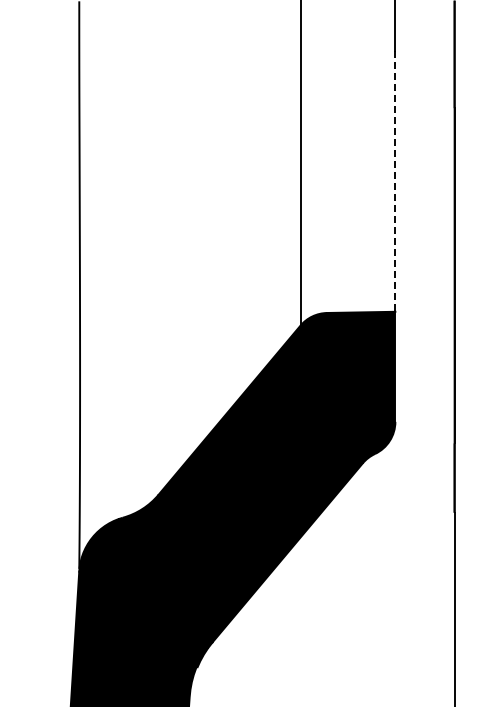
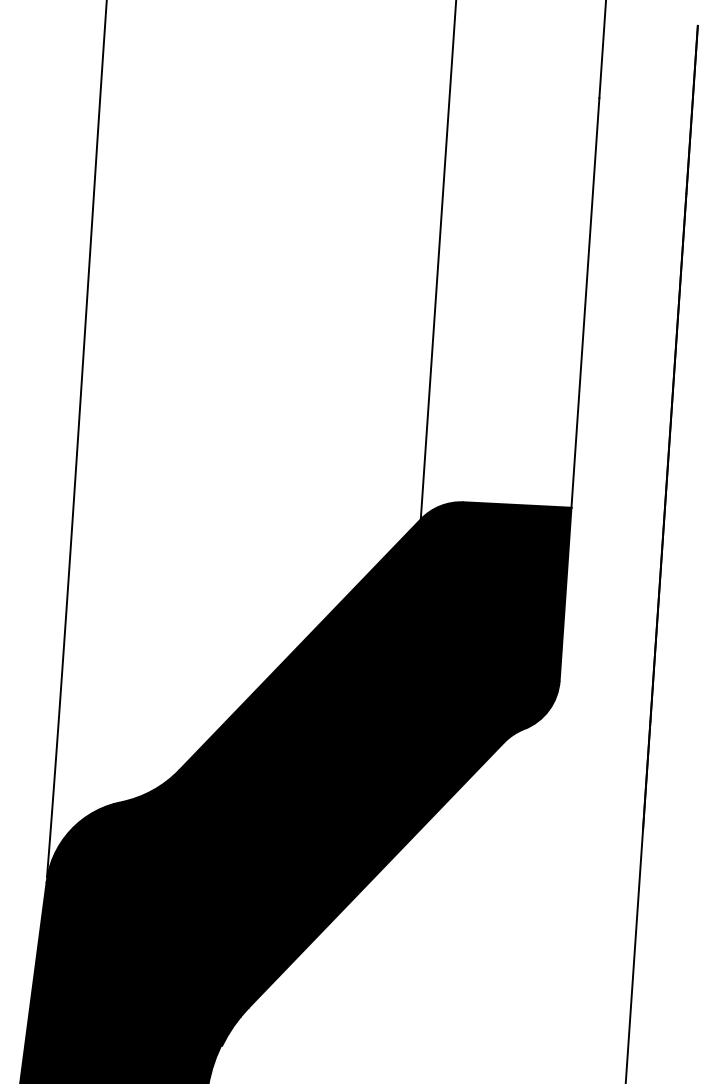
line: (395, 182) -> (585, 304), dashed -> solid

